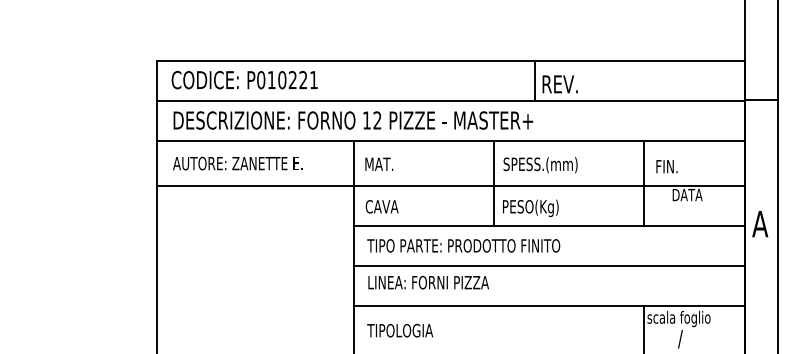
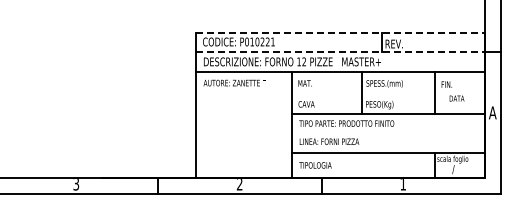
line: (451, 60) -> (340, 32), solid -> dashed
line: (451, 101) -> (340, 52), solid -> dashed
line: (451, 186) -> (340, 94), removed
line: (548, 265) -> (388, 133), removed

